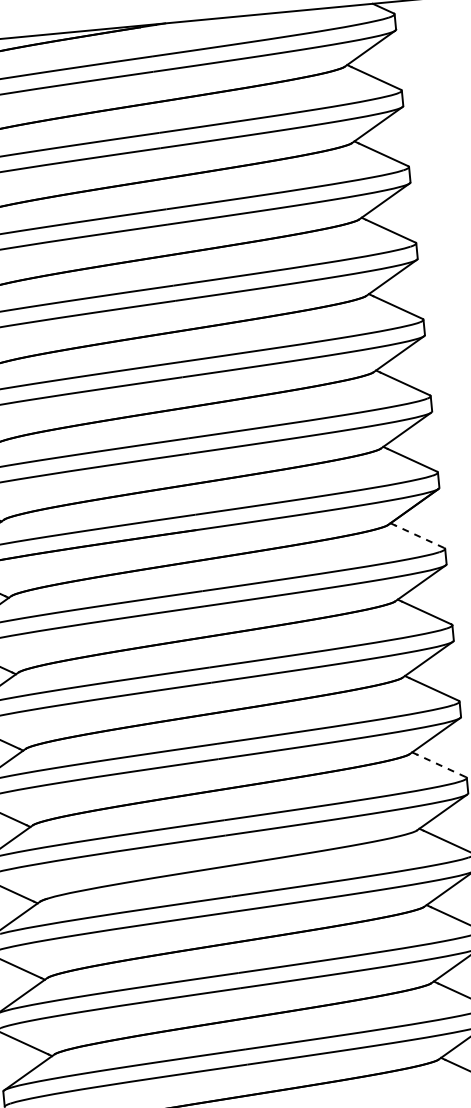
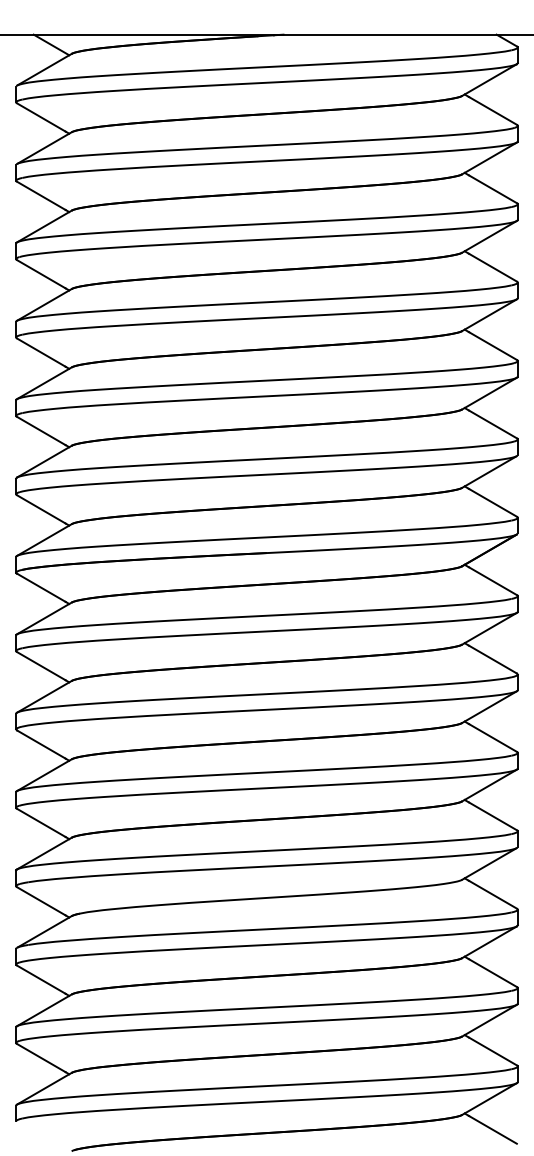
line: (419, 536) -> (492, 581), dashed -> solid
line: (440, 765) -> (492, 816), dashed -> solid

